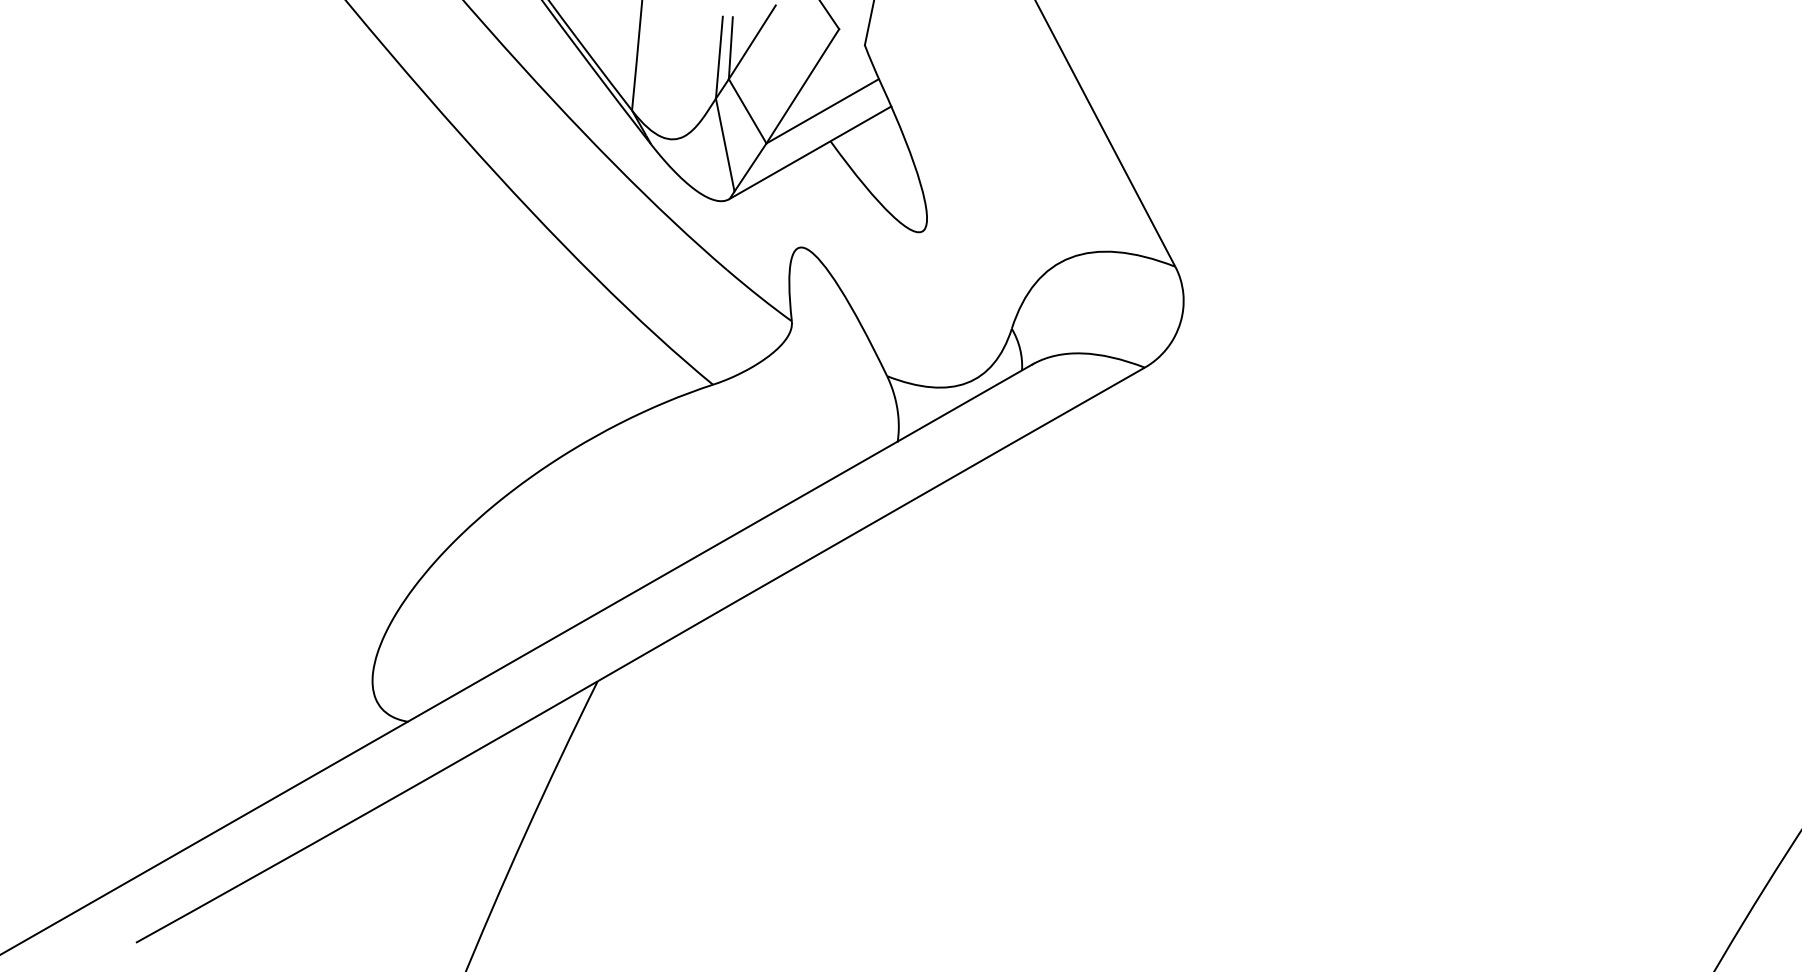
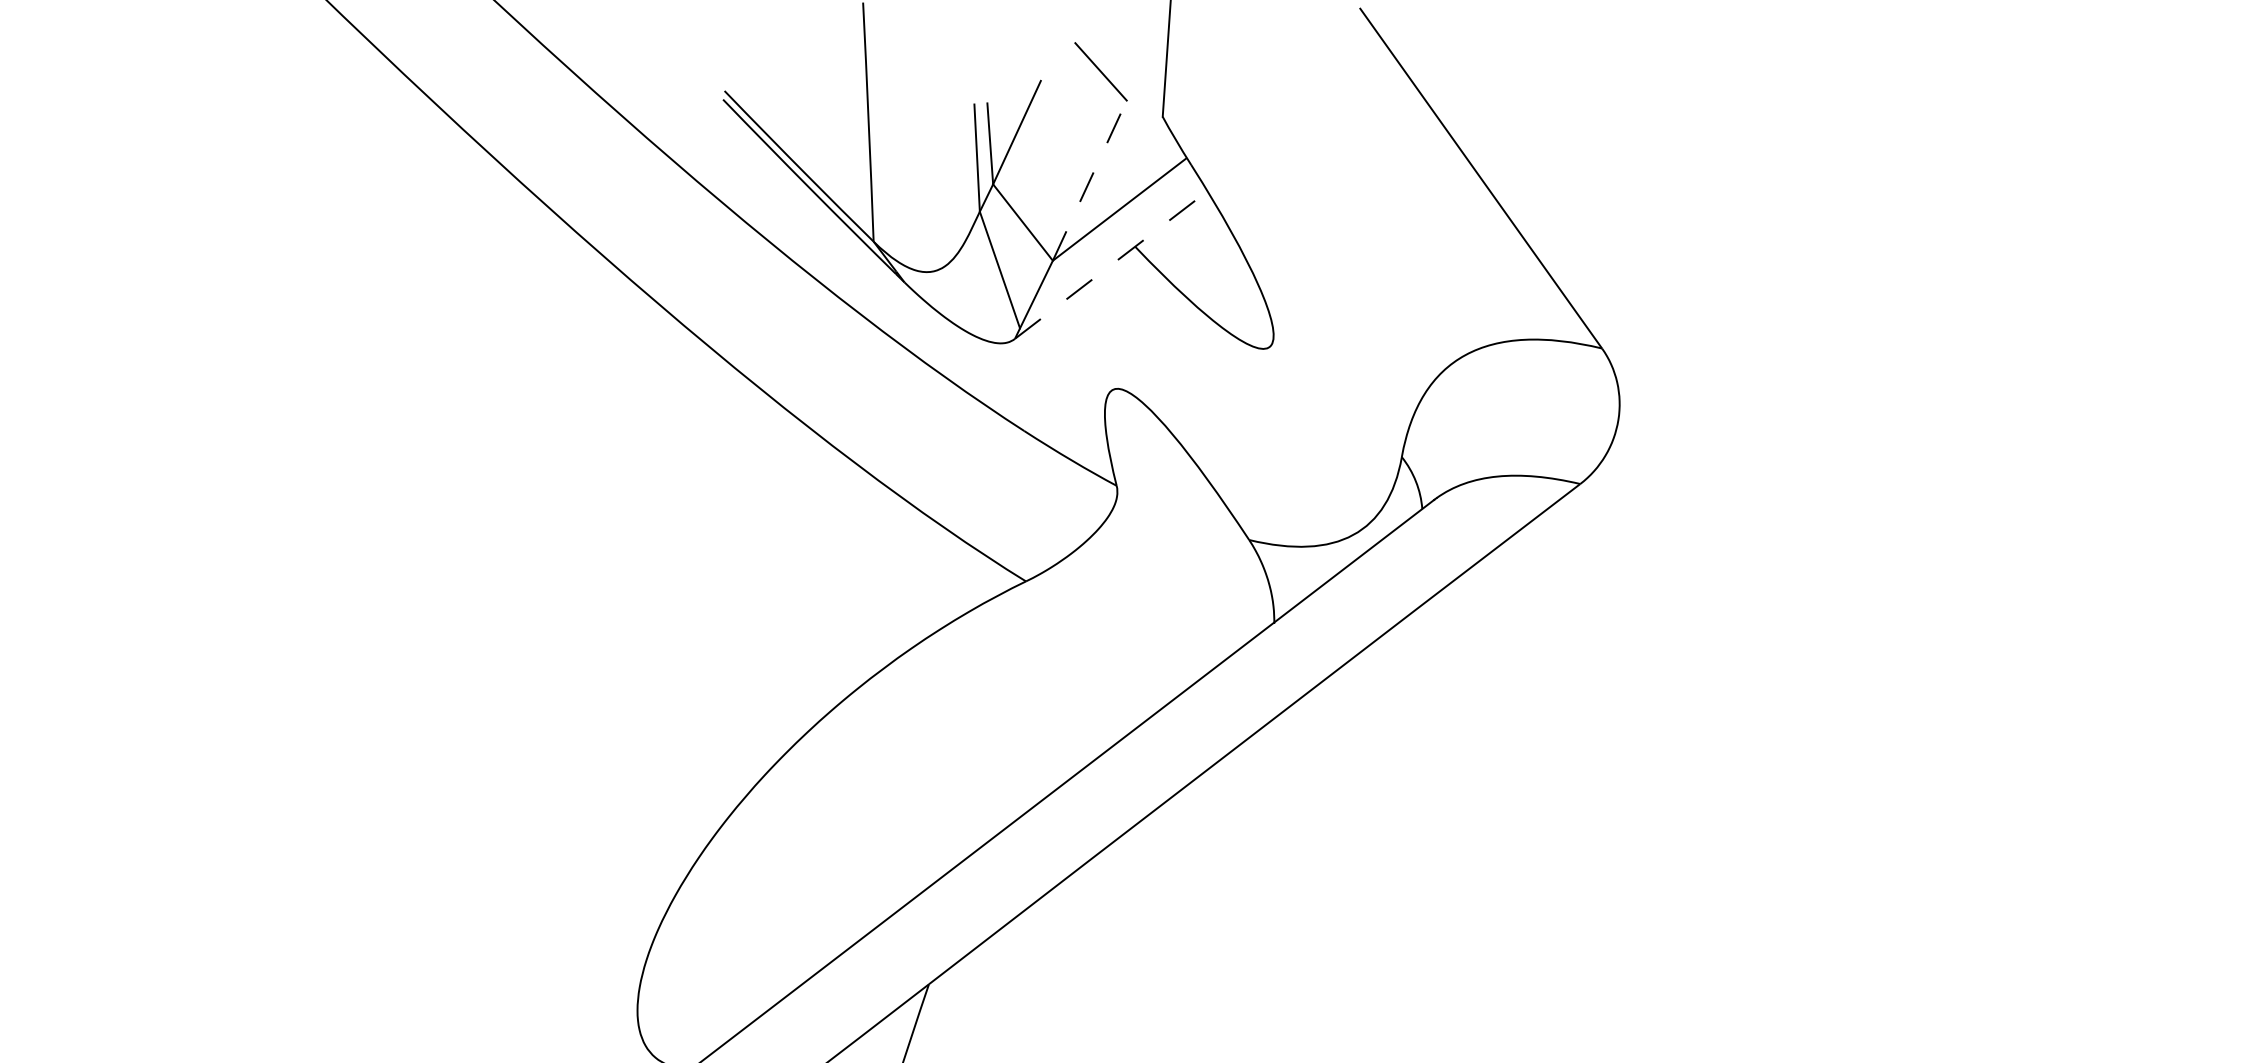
line: (802, 86) -> (1089, 180), solid -> dashed
line: (810, 152) -> (1111, 264), solid -> dashed

